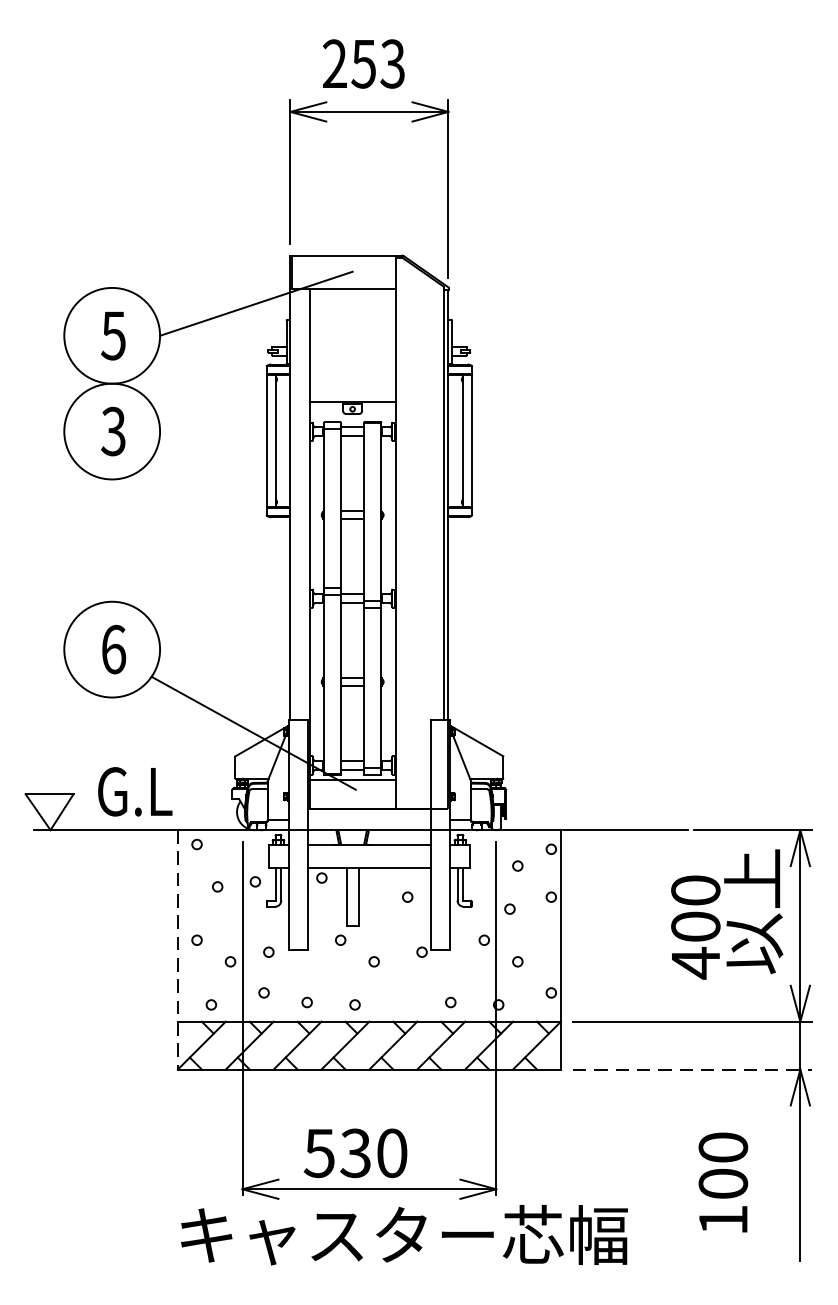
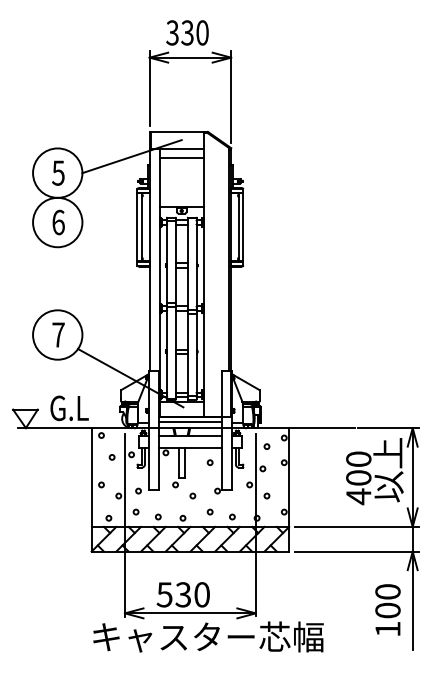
text: (363, 63) -> (187, 32), 253 -> 330
line: (352, 305) -> (181, 157), added
text: (113, 431) -> (58, 222), 3 -> 6
text: (113, 648) -> (58, 334), 6 -> 7
line: (369, 817) -> (190, 421), added
line: (177, 949) -> (91, 489), dashed -> solid
circle: (406, 991) -> (209, 511), added
line: (693, 1069) -> (357, 551), dashed -> solid
text: (722, 1181) -> (387, 609), moved

